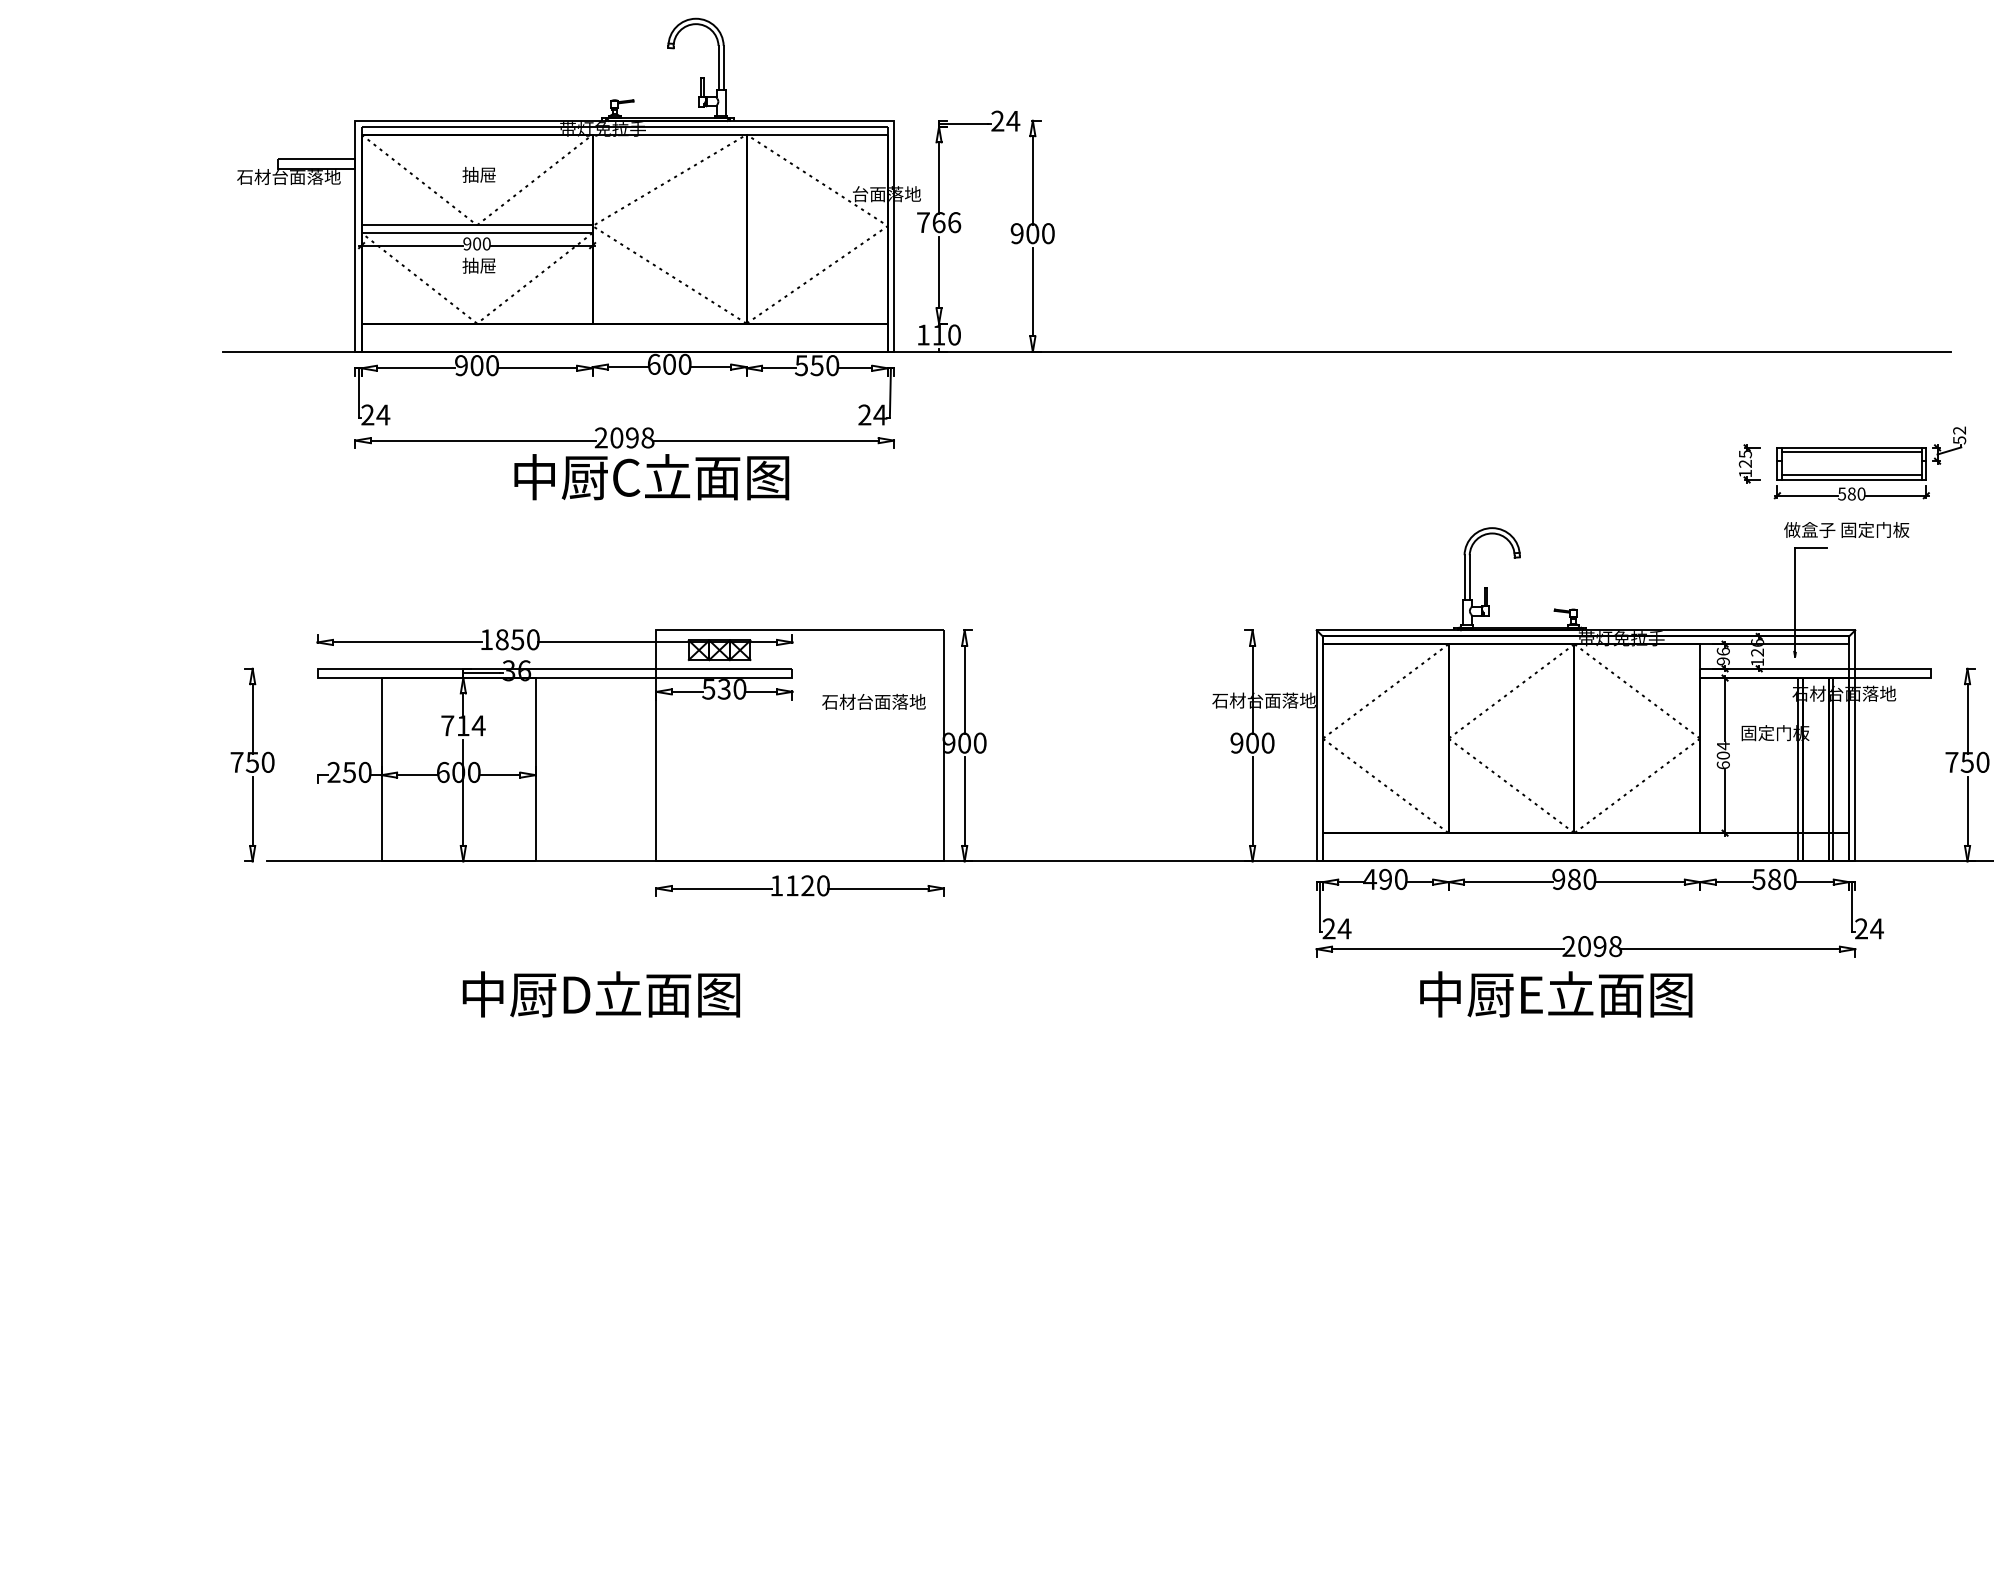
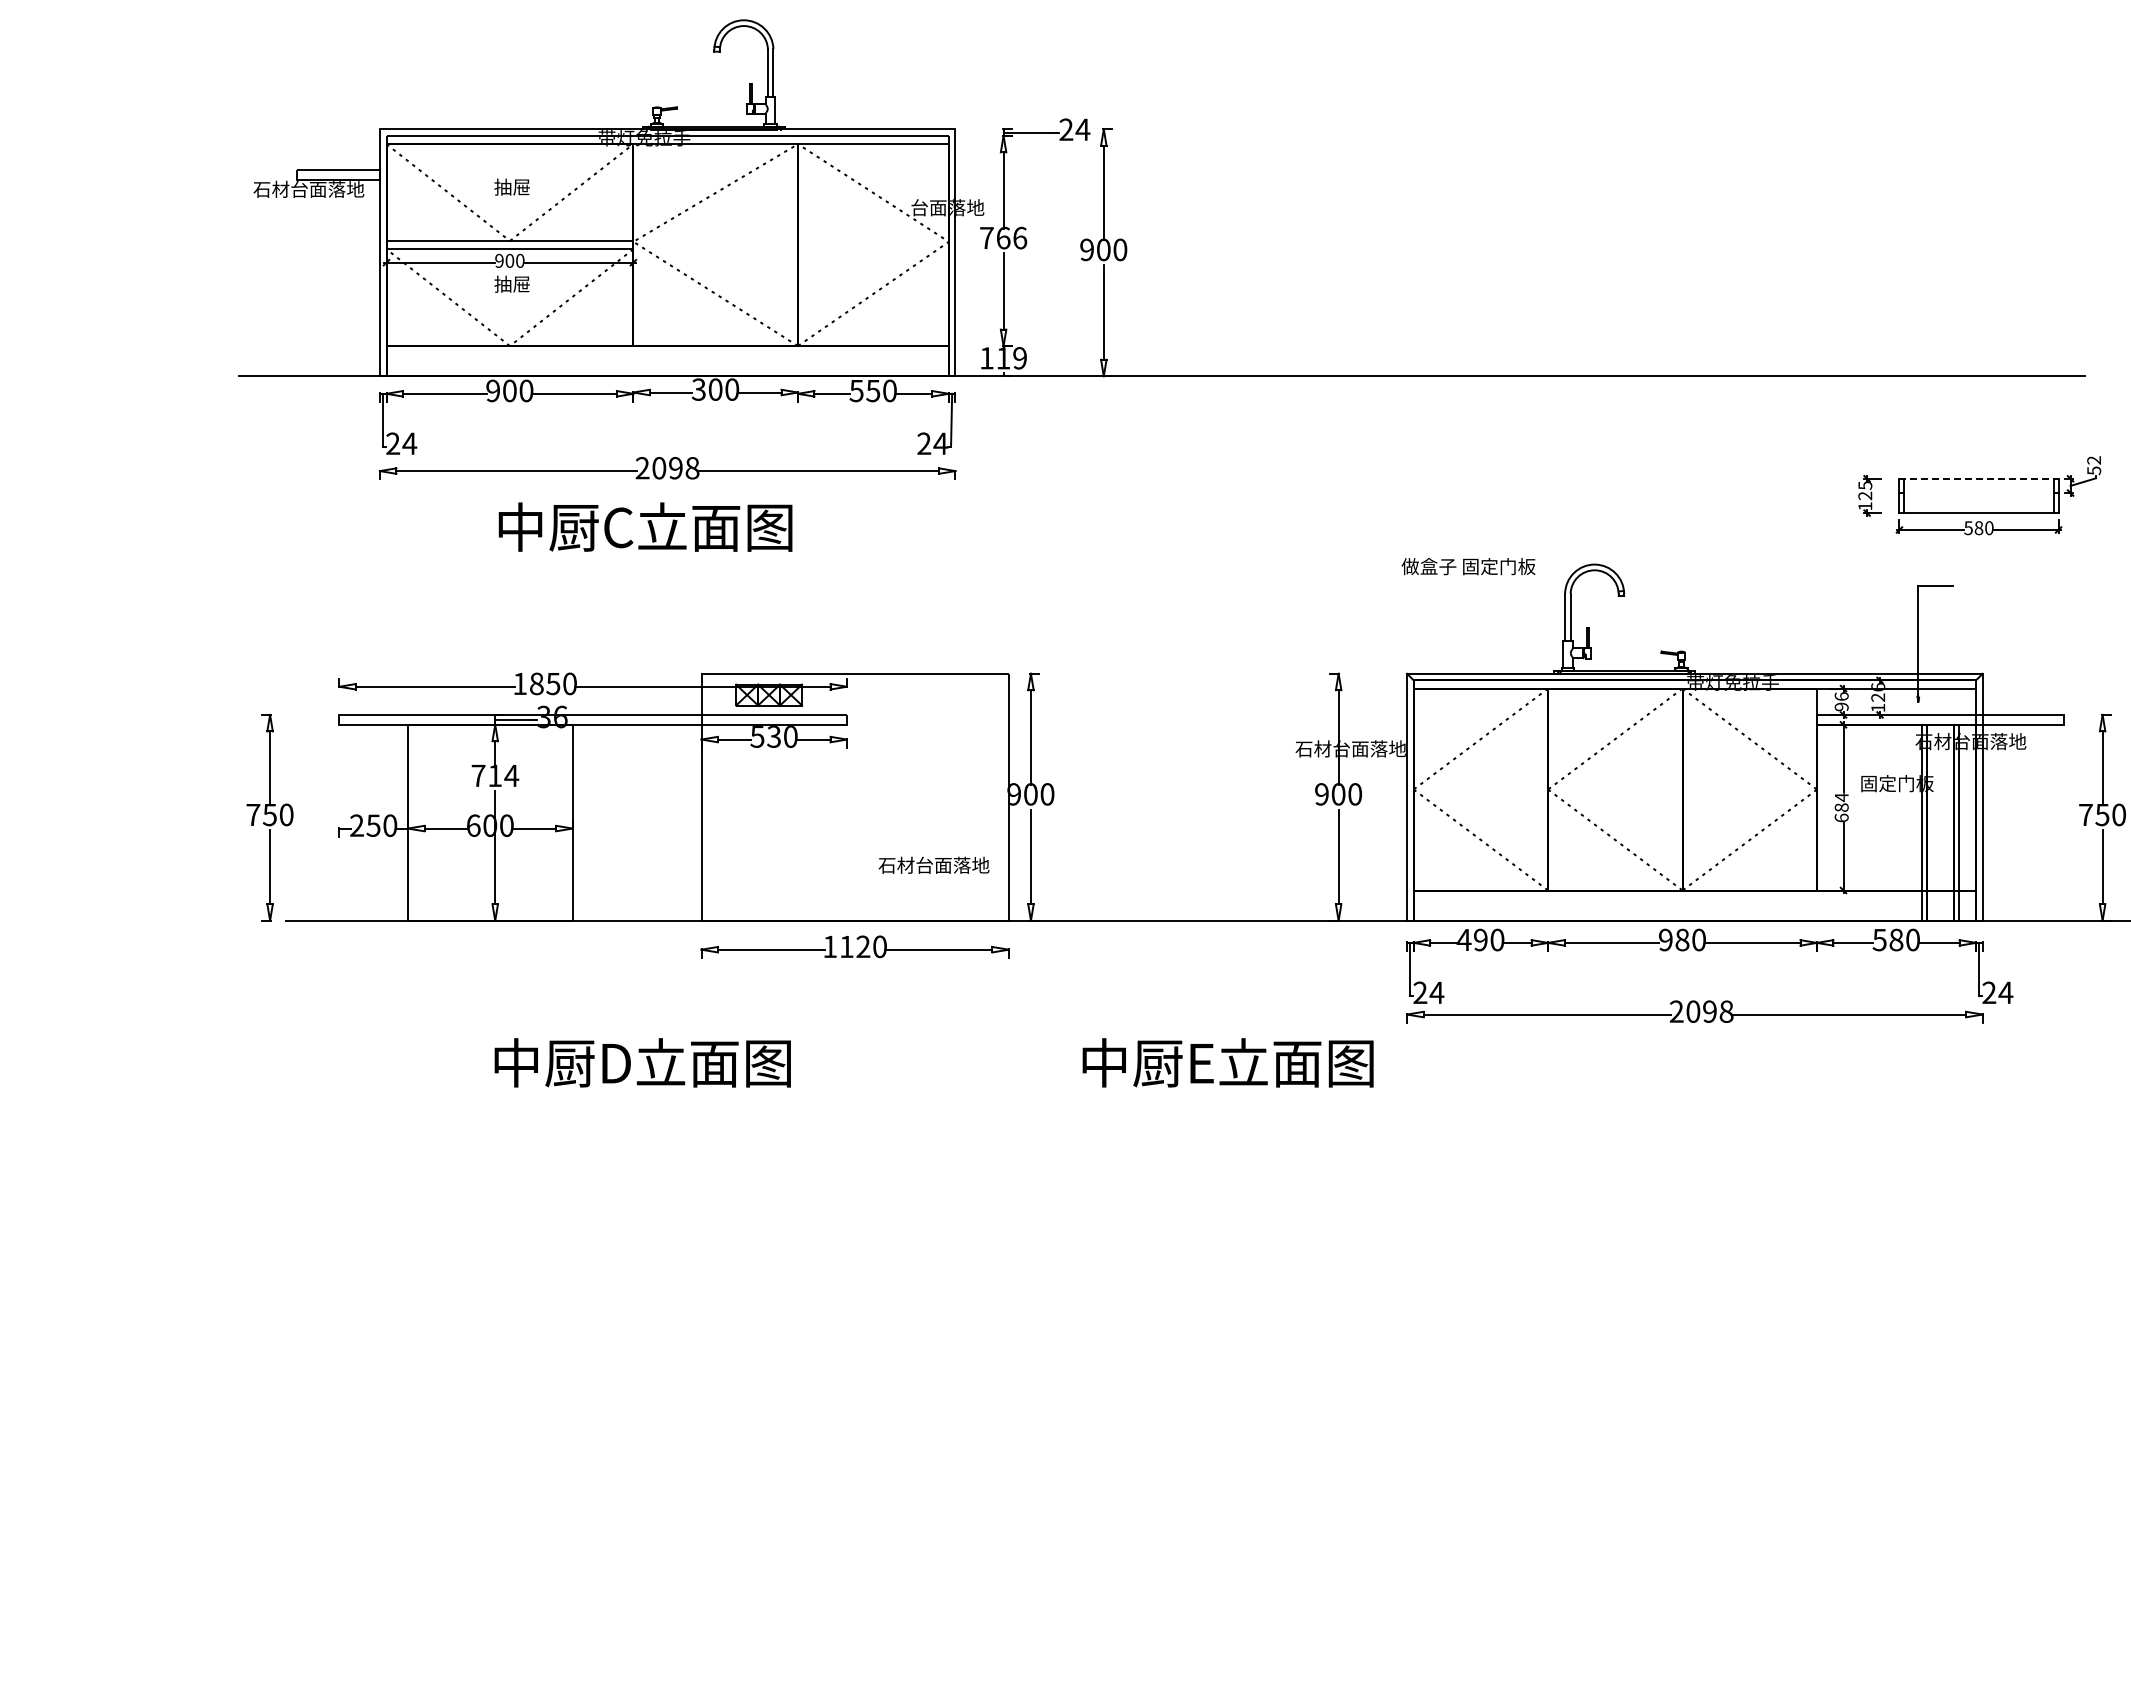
text: (953, 335) -> (1019, 358), 110 -> 119
text: (653, 364) -> (698, 389), 600 -> 300
line: (1852, 447) -> (1979, 478), solid -> dashed
line: (1851, 452) -> (1978, 483), removed
line: (1851, 475) -> (1978, 508), removed
text: (651, 476) -> (645, 526), moved
text: (1846, 529) -> (1468, 566), moved
text: (873, 701) -> (933, 864), moved
text: (1723, 755) -> (1841, 807), 604 -> 684
text: (1555, 994) -> (1227, 1062), moved

